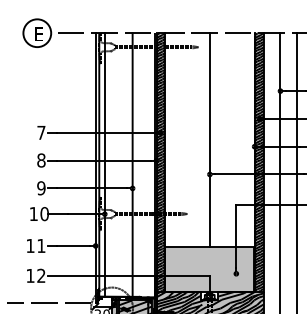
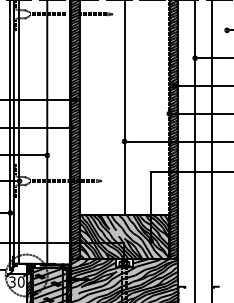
hatch: (209, 269) -> (124, 236), added

